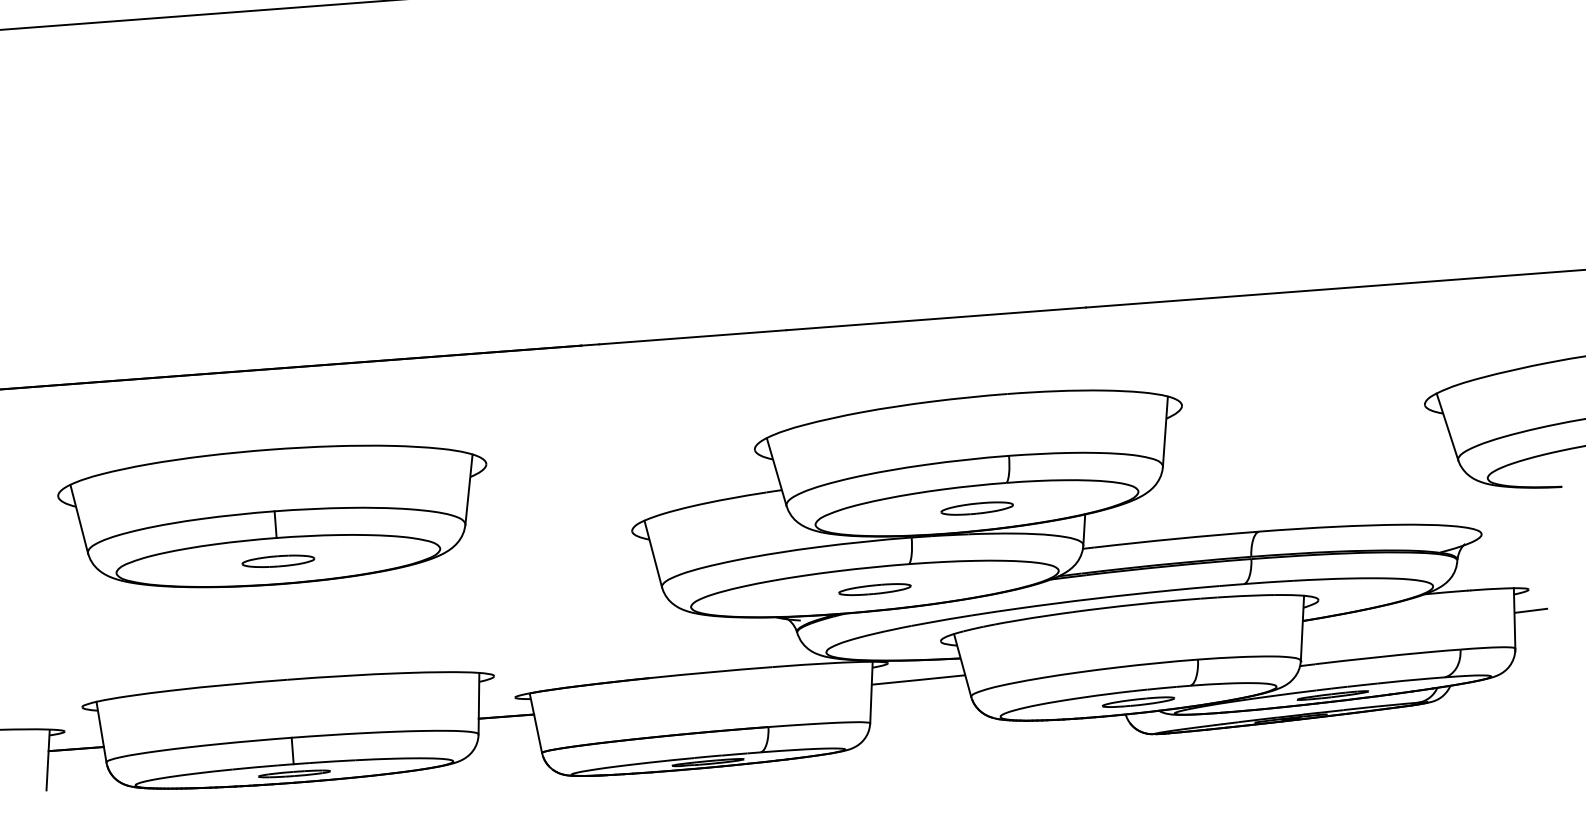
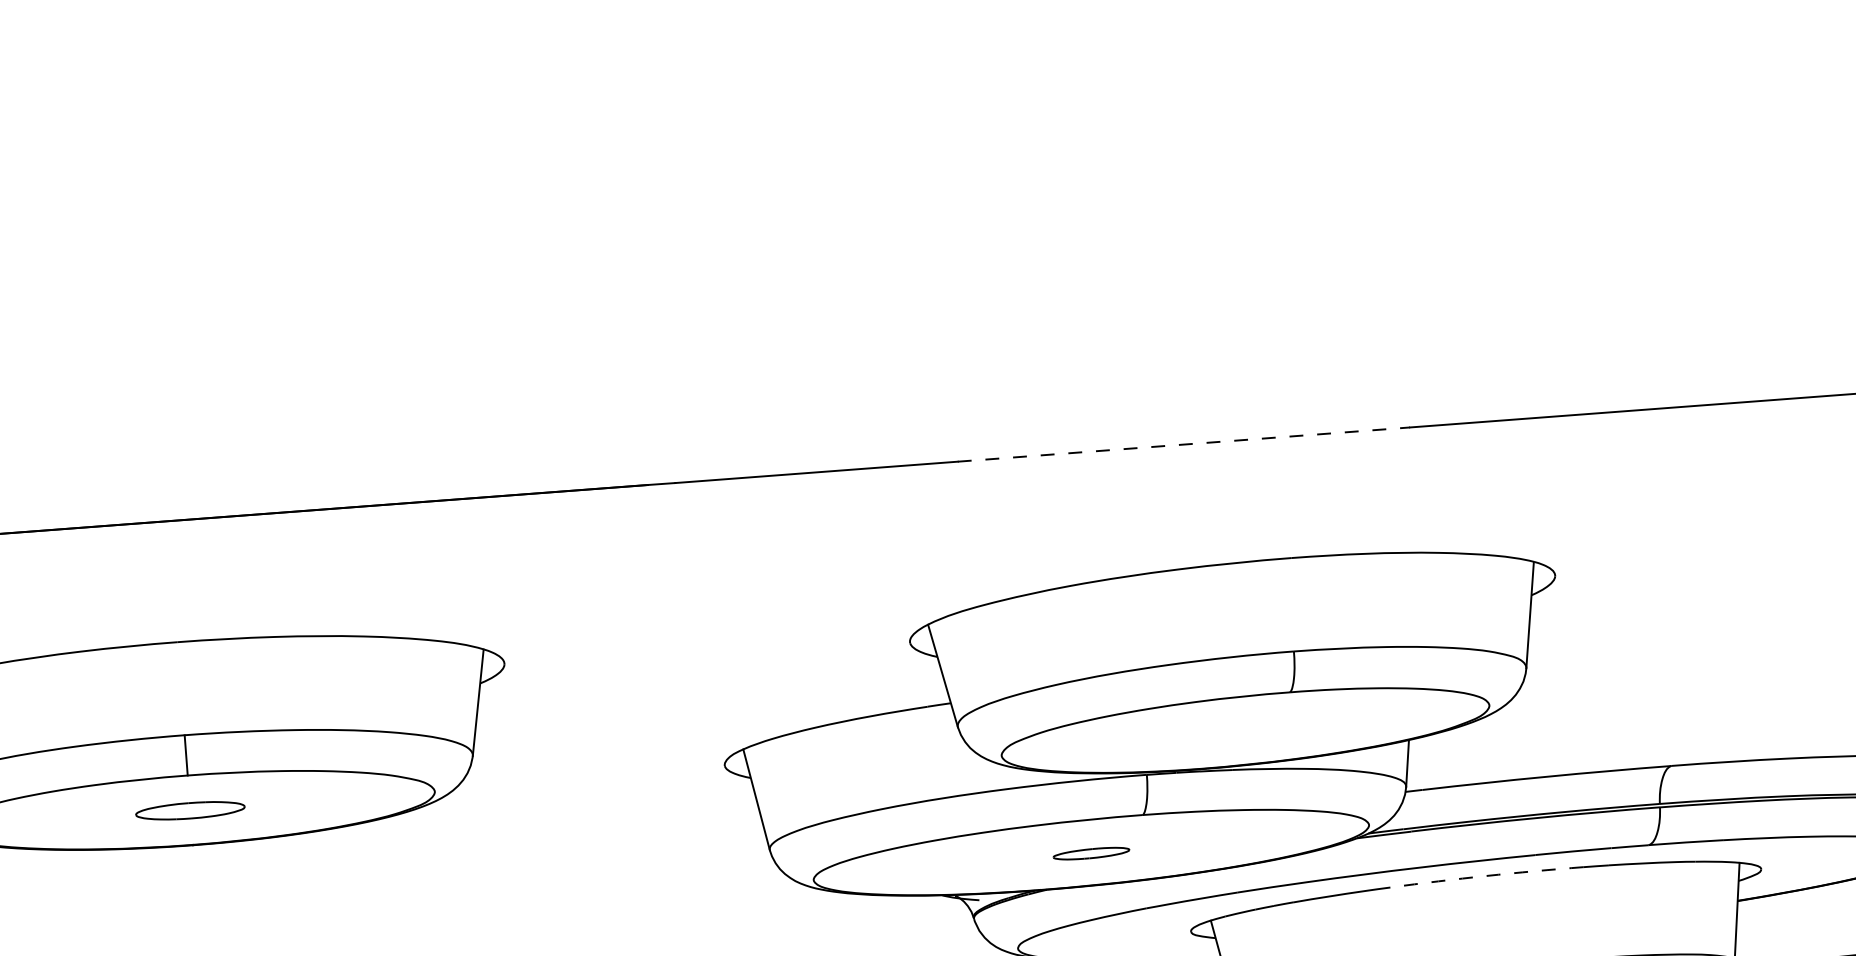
line: (936, 318) -> (1184, 444), solid -> dashed
part: (976, 508) -> (1244, 730), removed
part: (874, 589) -> (1090, 853), size x0.7
arc: (1136, 604) -> (1486, 875), solid -> dashed

